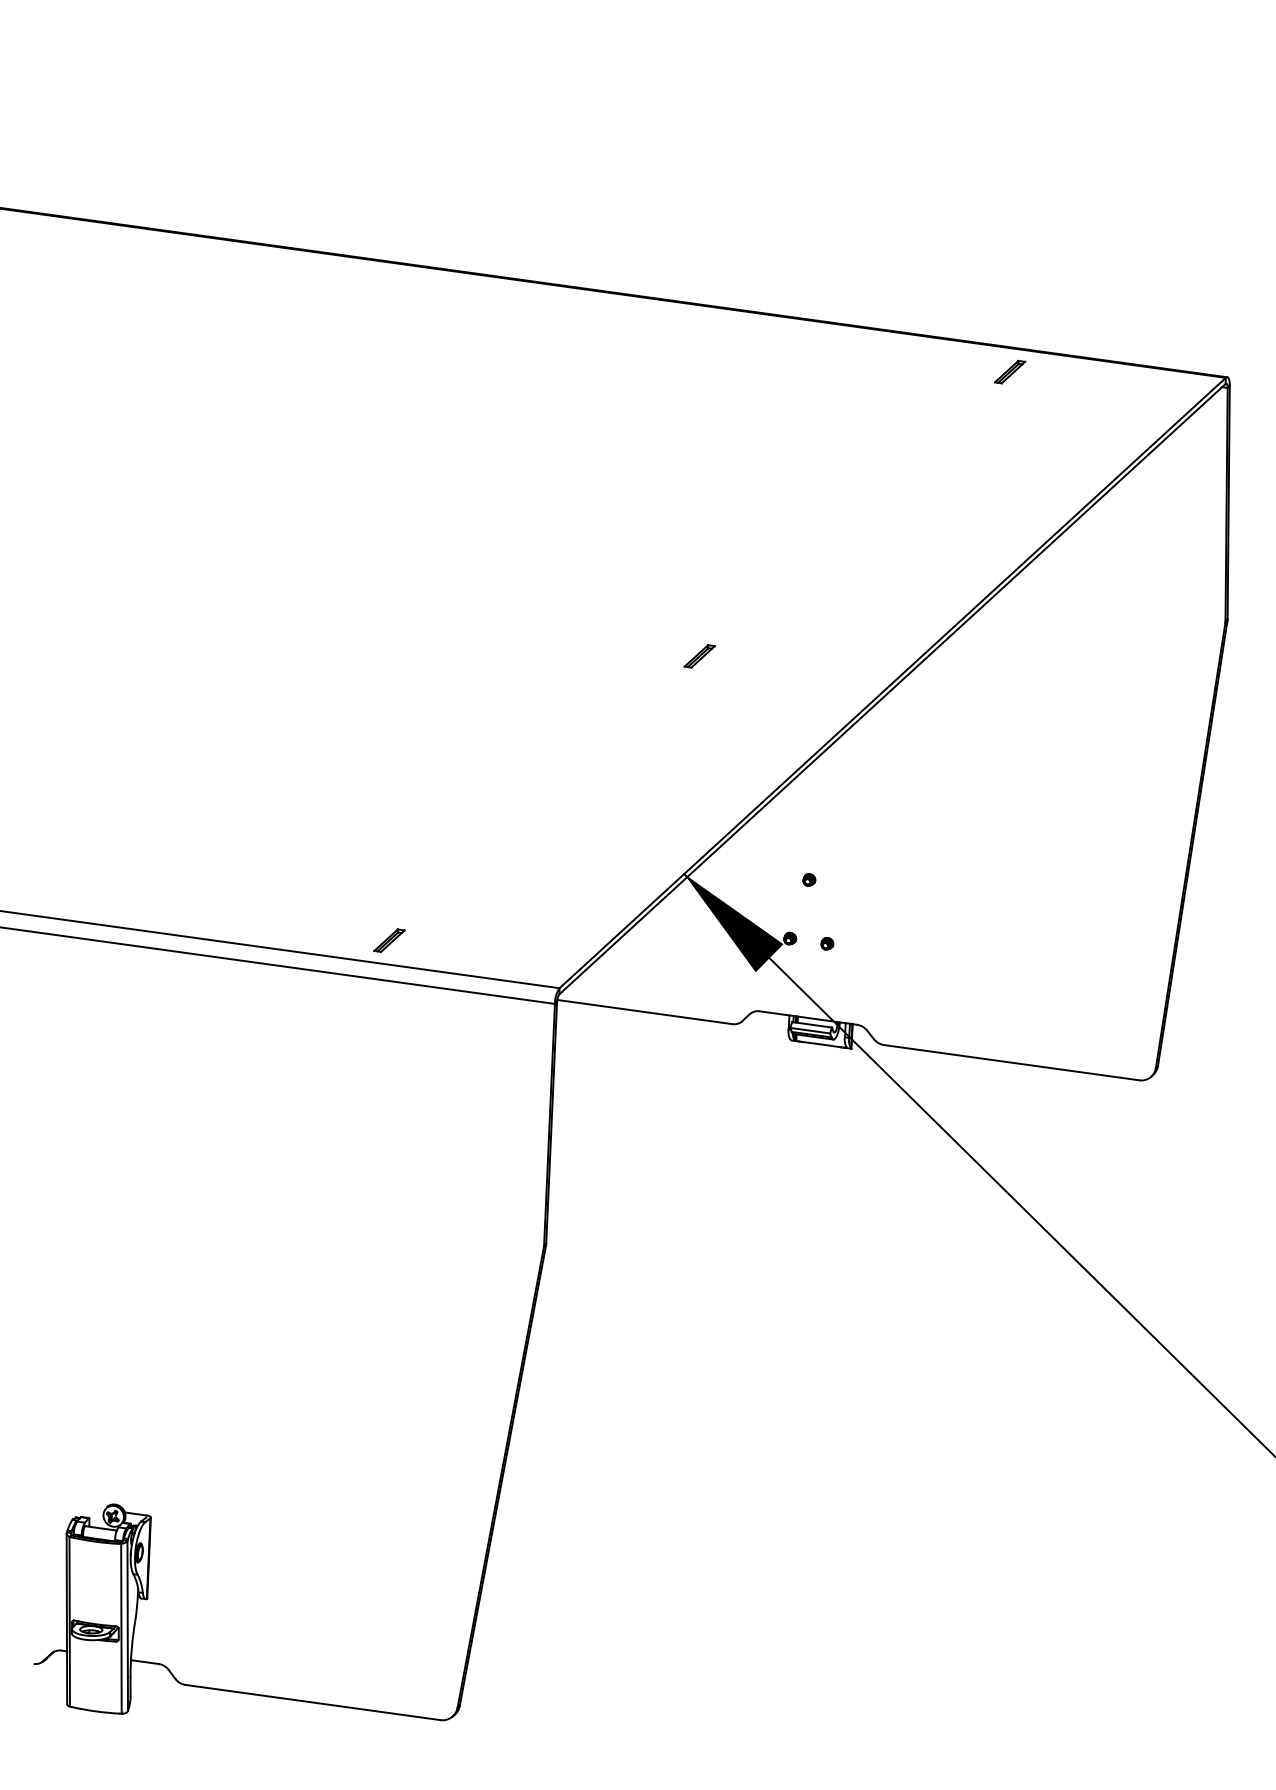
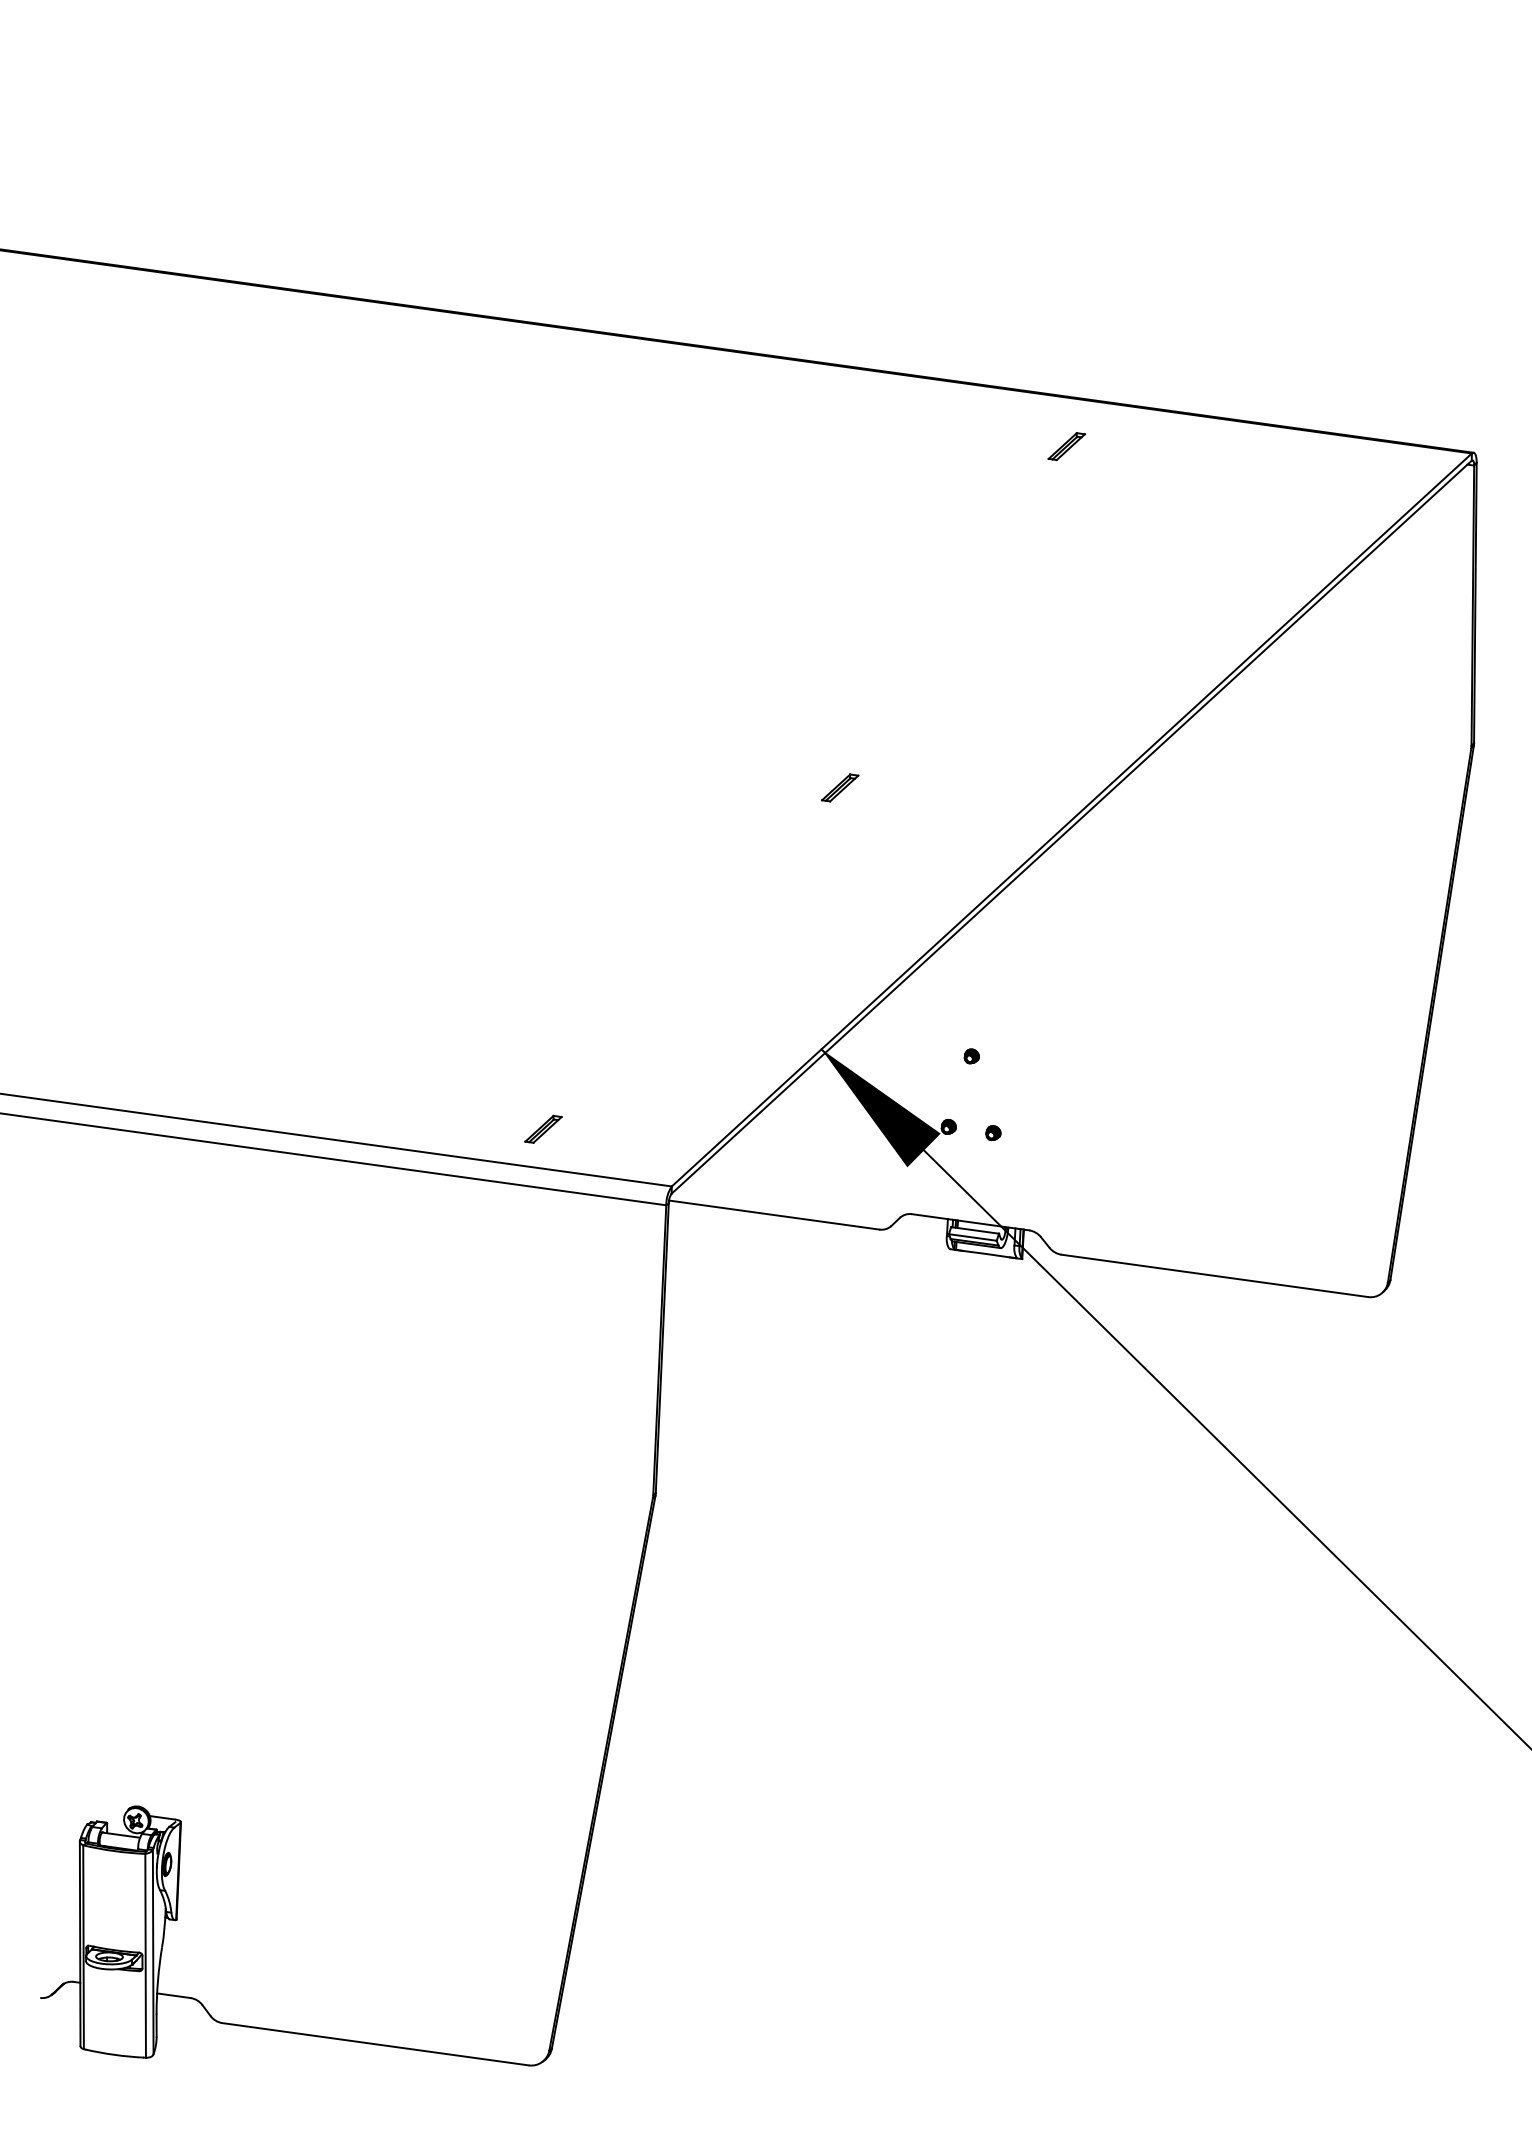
part: (1009, 372) -> (1066, 446), moved
part: (389, 939) -> (543, 1128), moved

